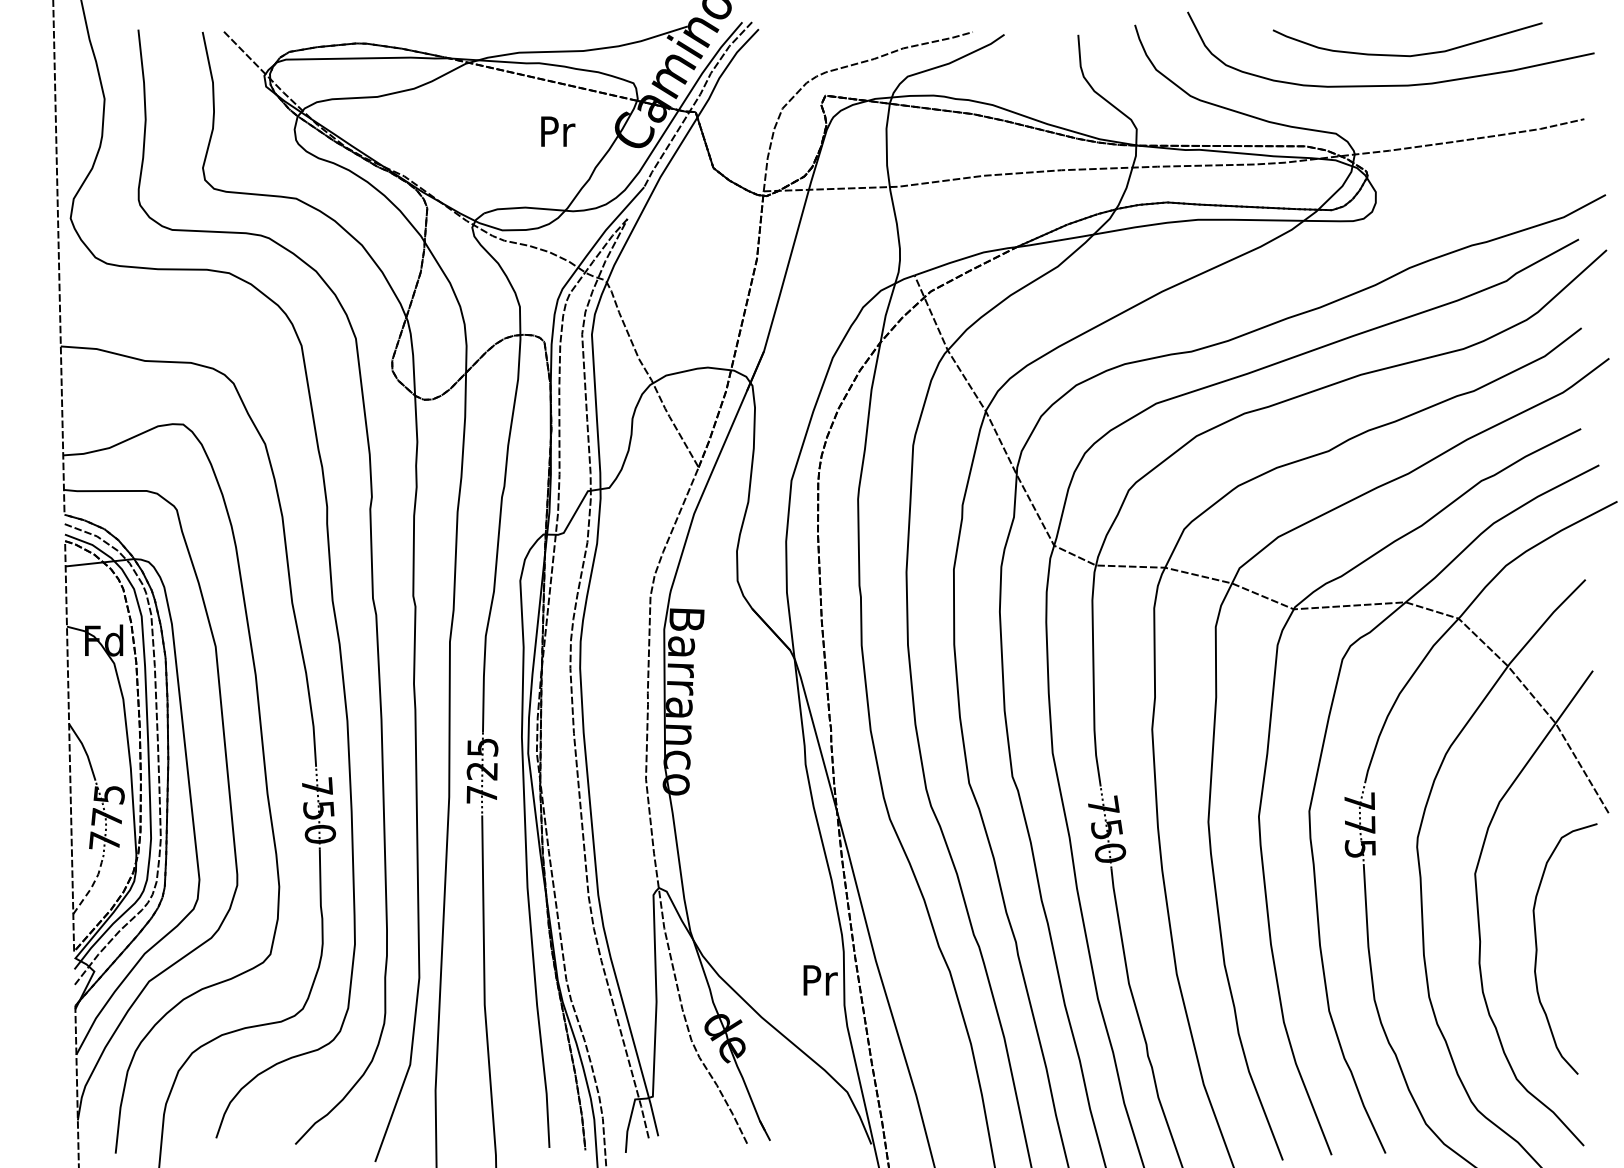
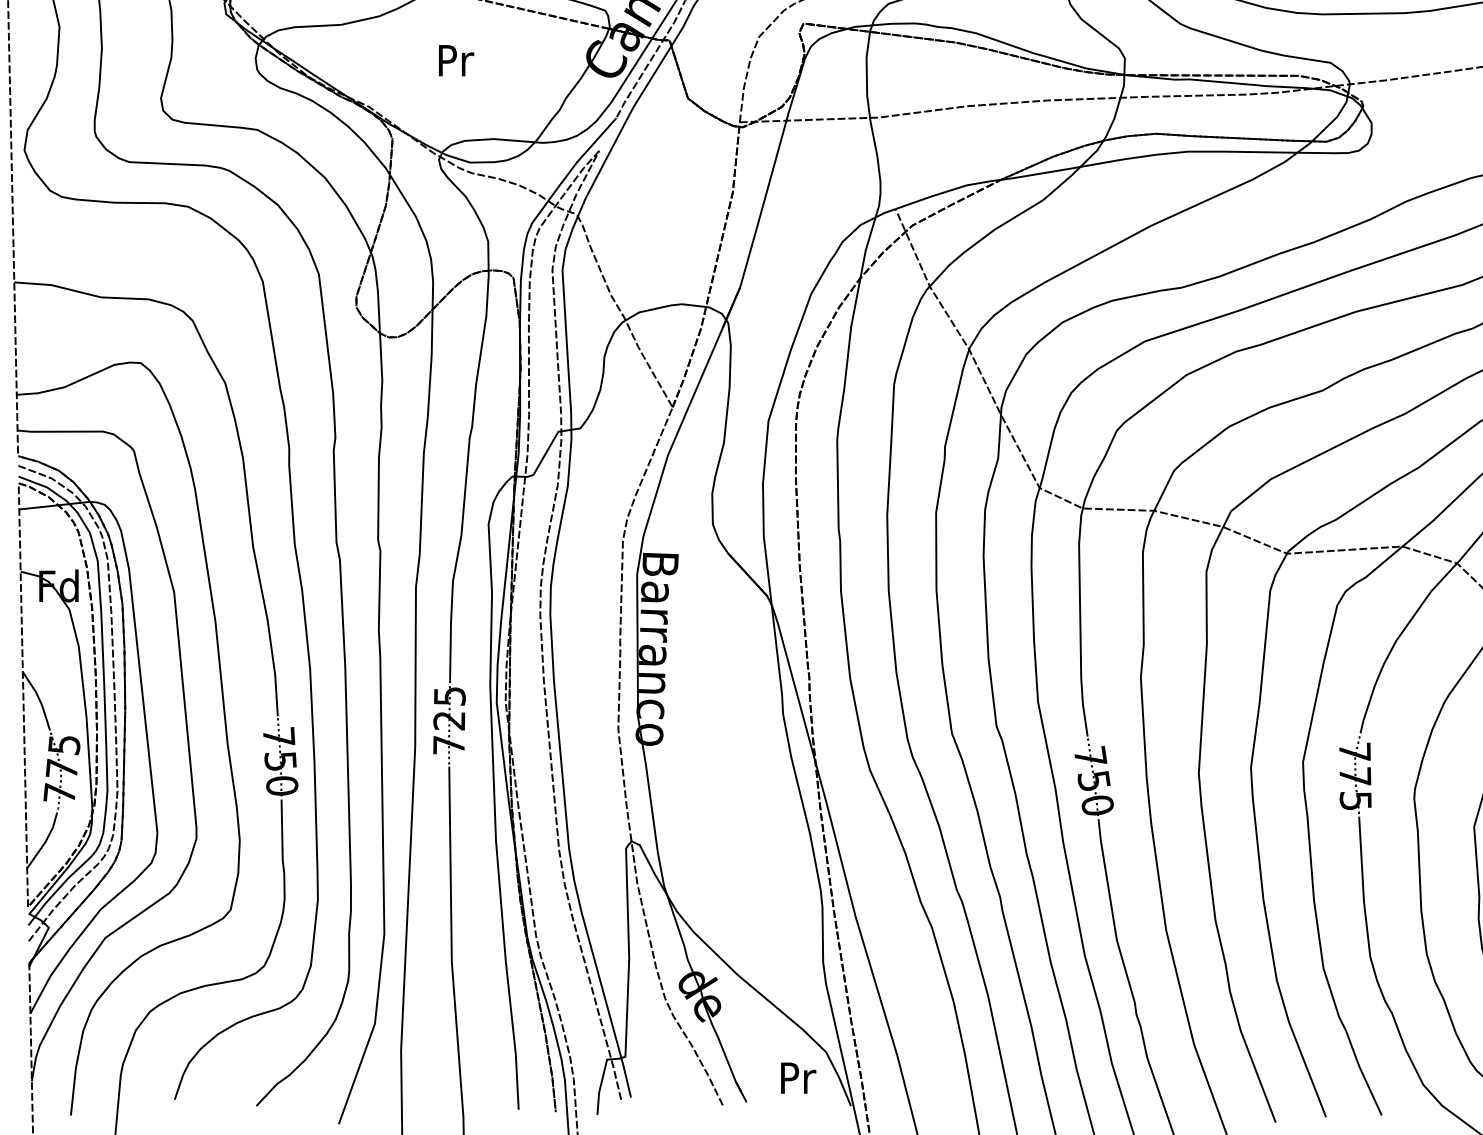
text: (558, 131) -> (456, 60), moved
line: (91, 888) -> (45, 841), dashed -> solid
text: (820, 980) -> (798, 1078), moved

